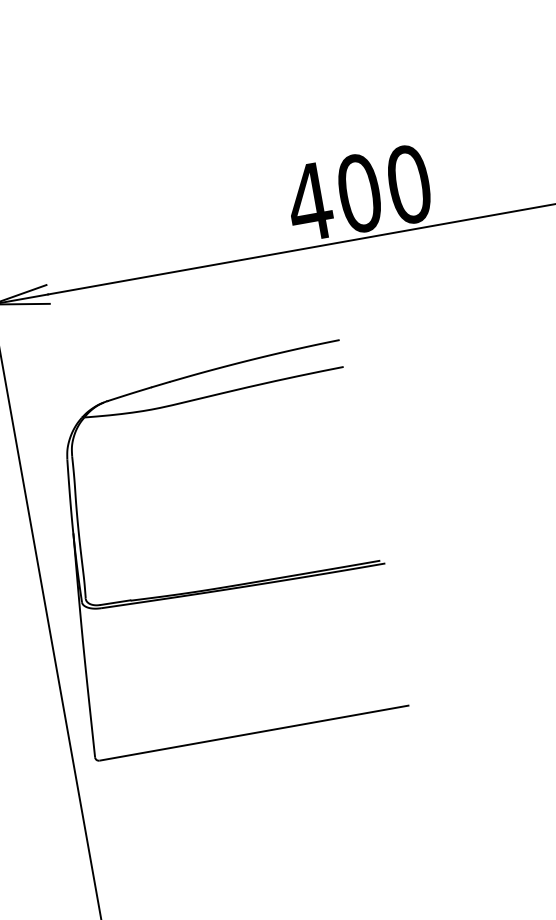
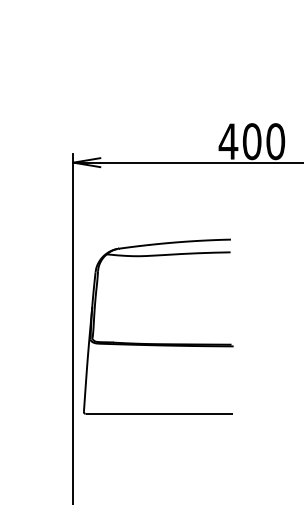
part: (226, 585) -> (158, 343), moved

